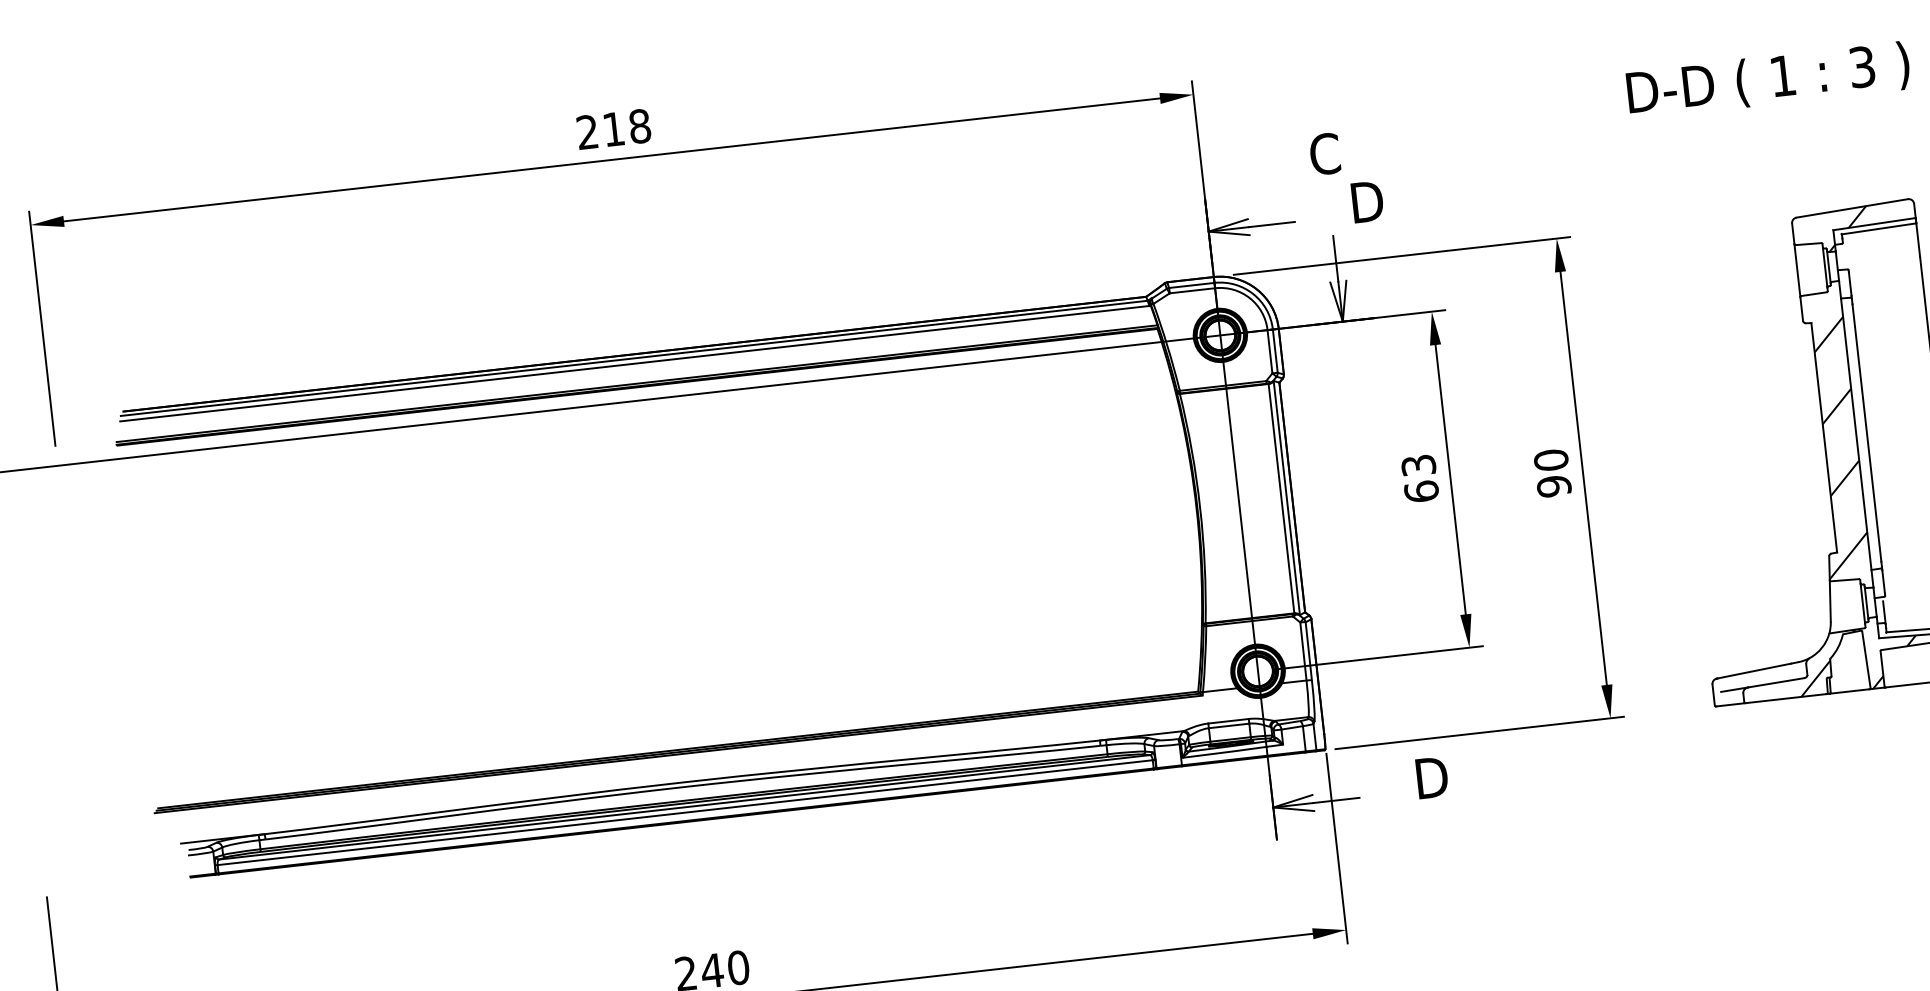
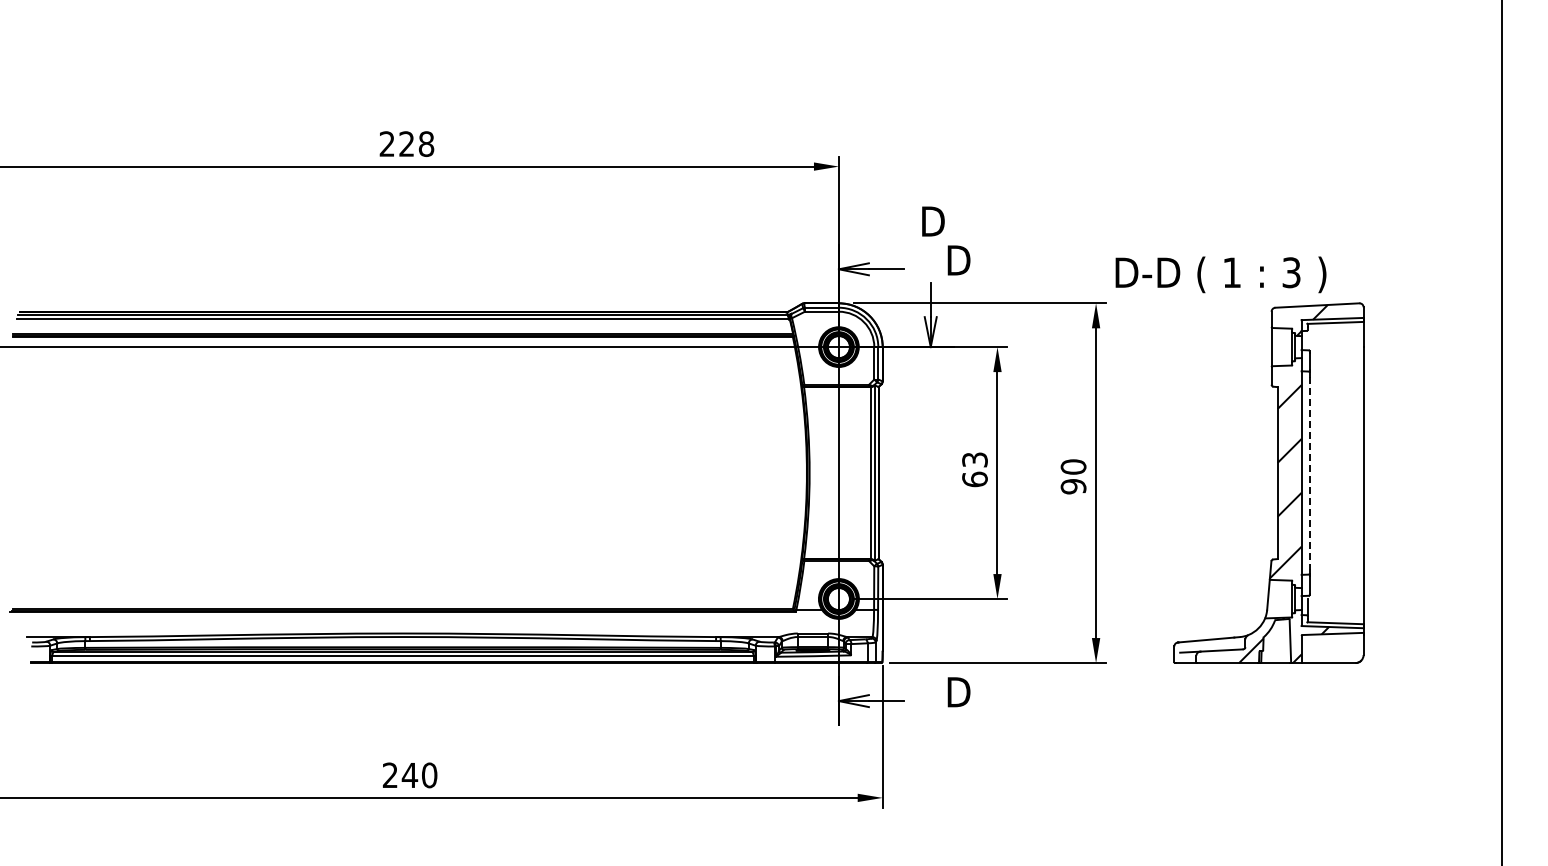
text: (1767, 80) -> (1220, 274), moved
text: (613, 128) -> (406, 143), 218 -> 228
text: (1326, 153) -> (932, 221), C -> D
line: (1866, 433) -> (1309, 473), solid -> dashed

